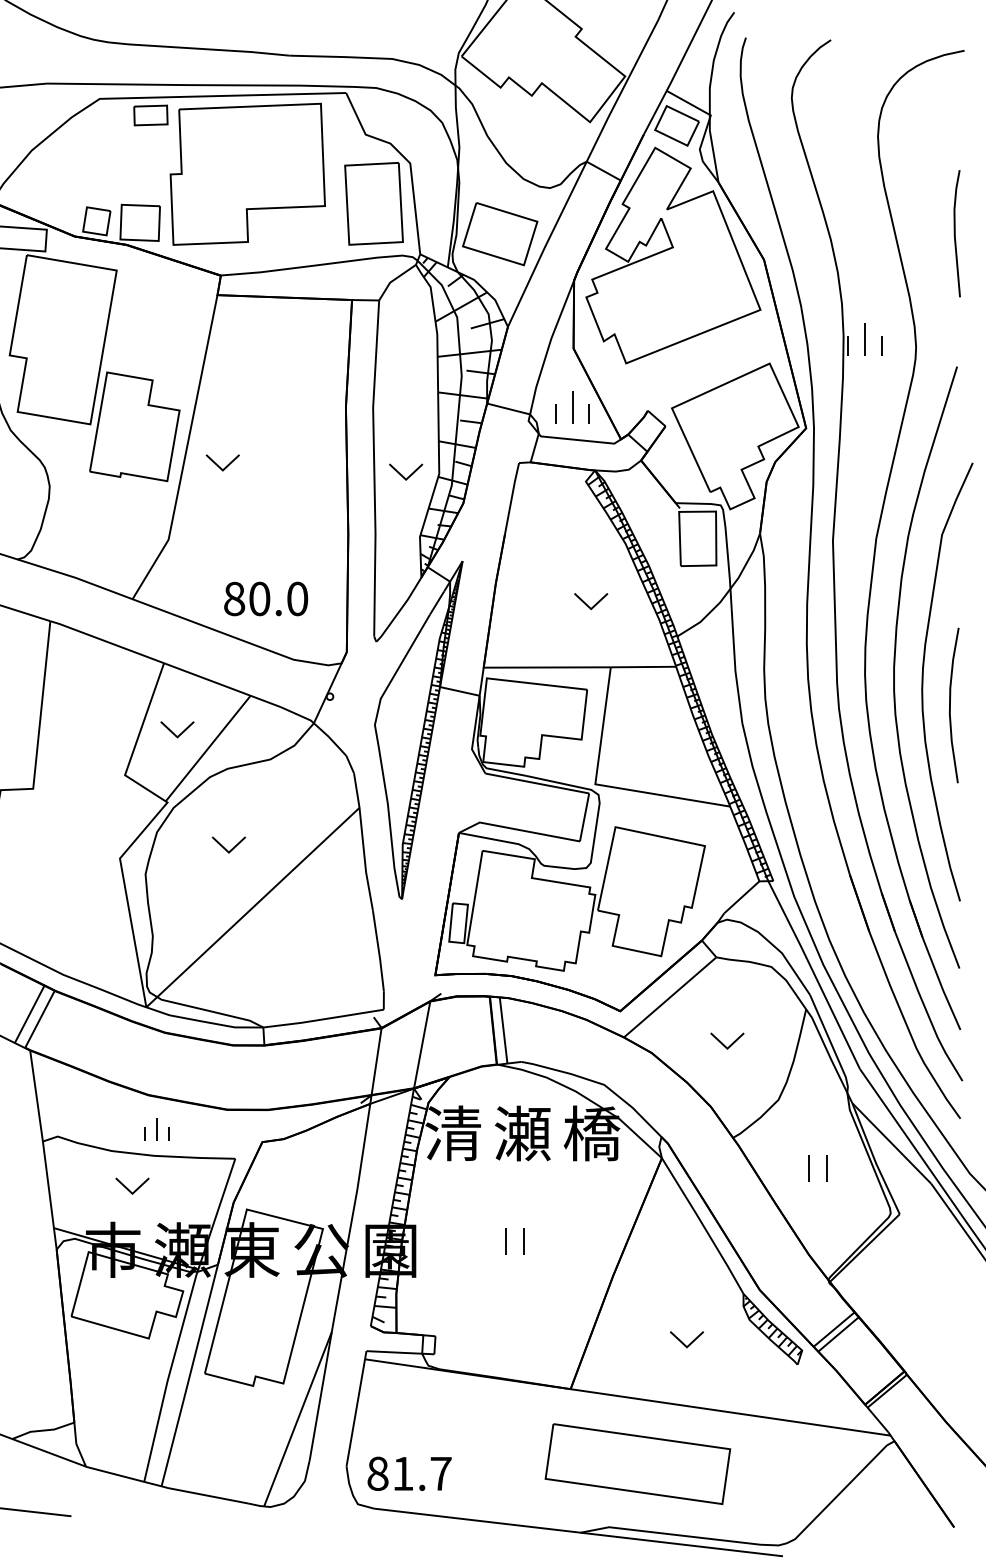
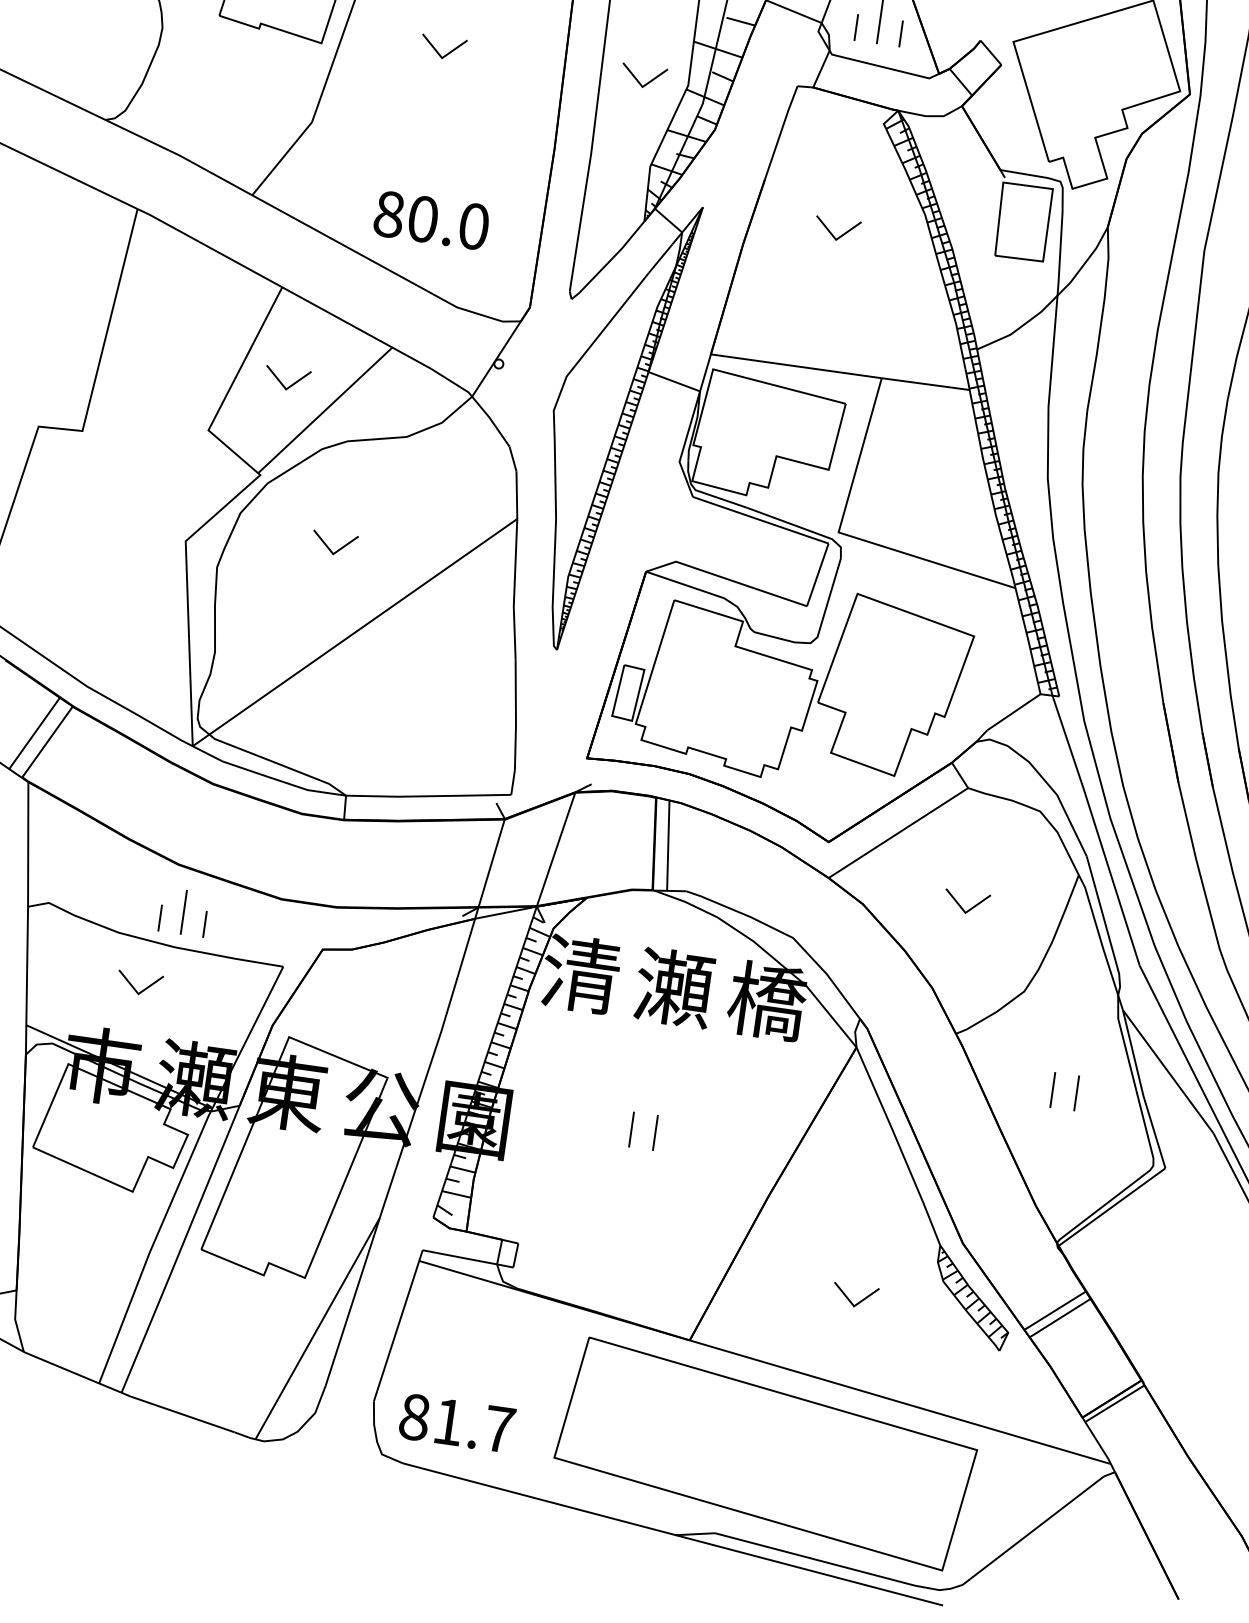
part: (222, 462) -> (443, 47), moved
part: (591, 601) -> (838, 229), moved
part: (156, 1129) -> (182, 912), size x1.43
part: (637, 1463) -> (765, 1453), size x1.67

